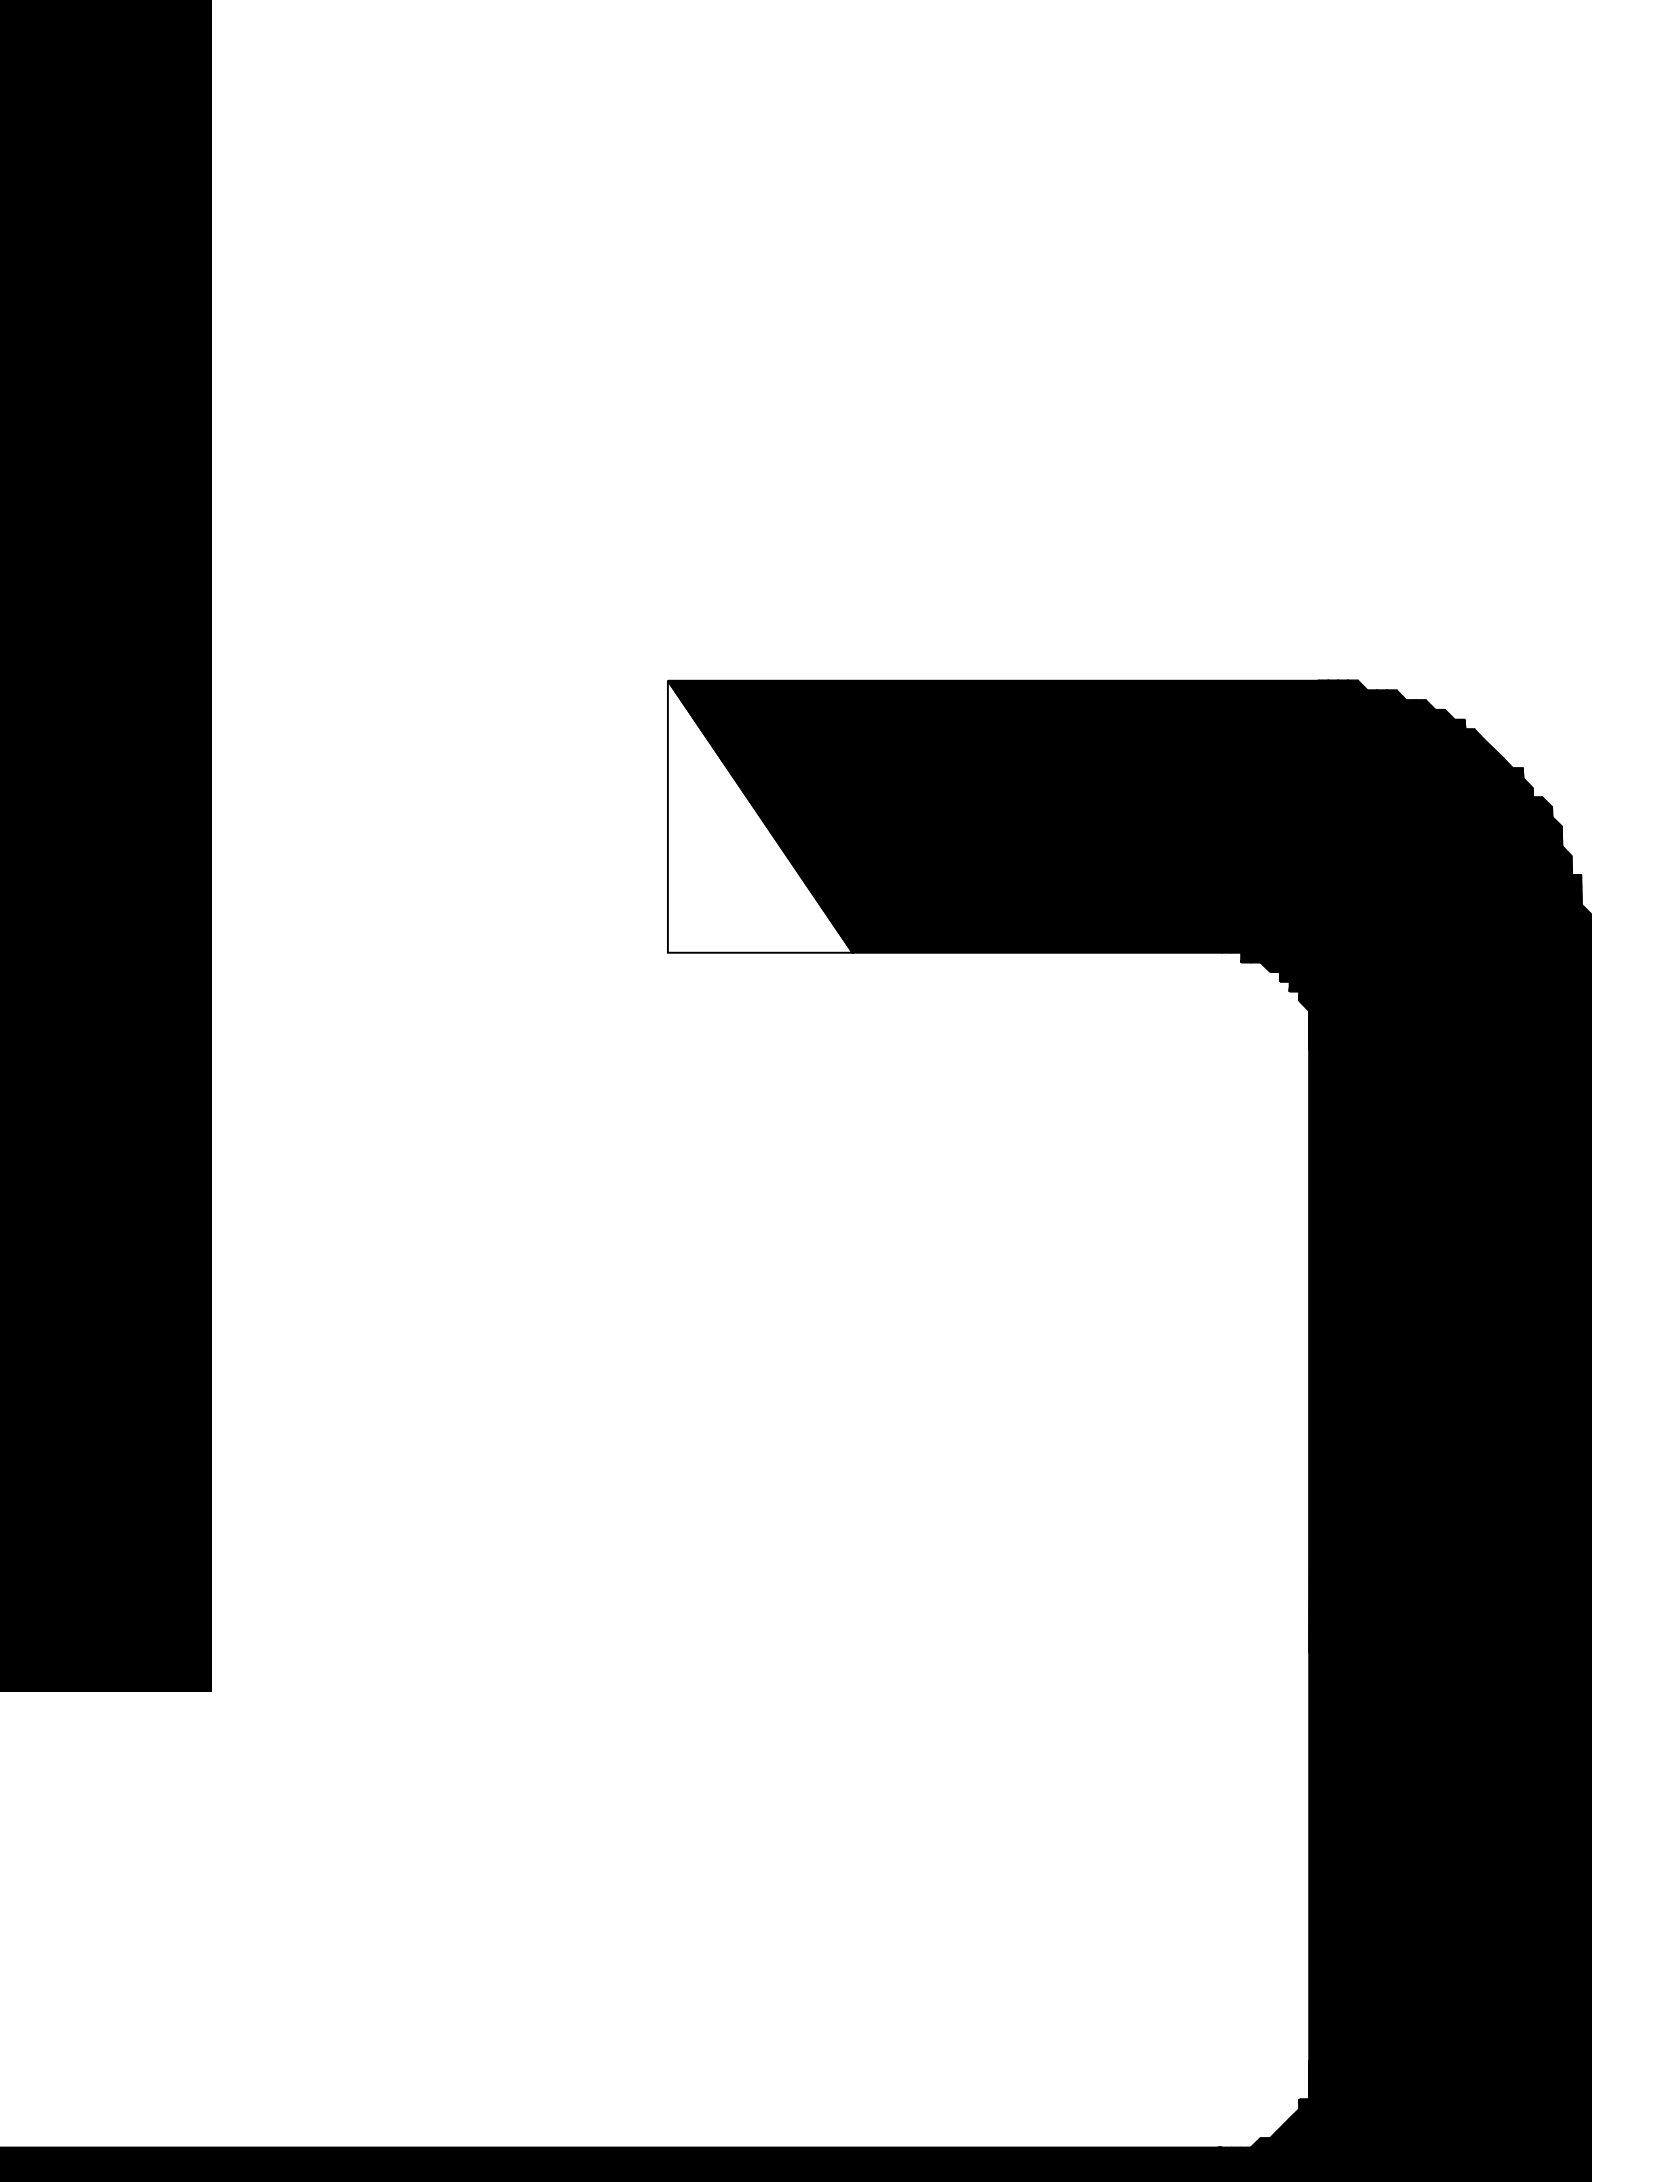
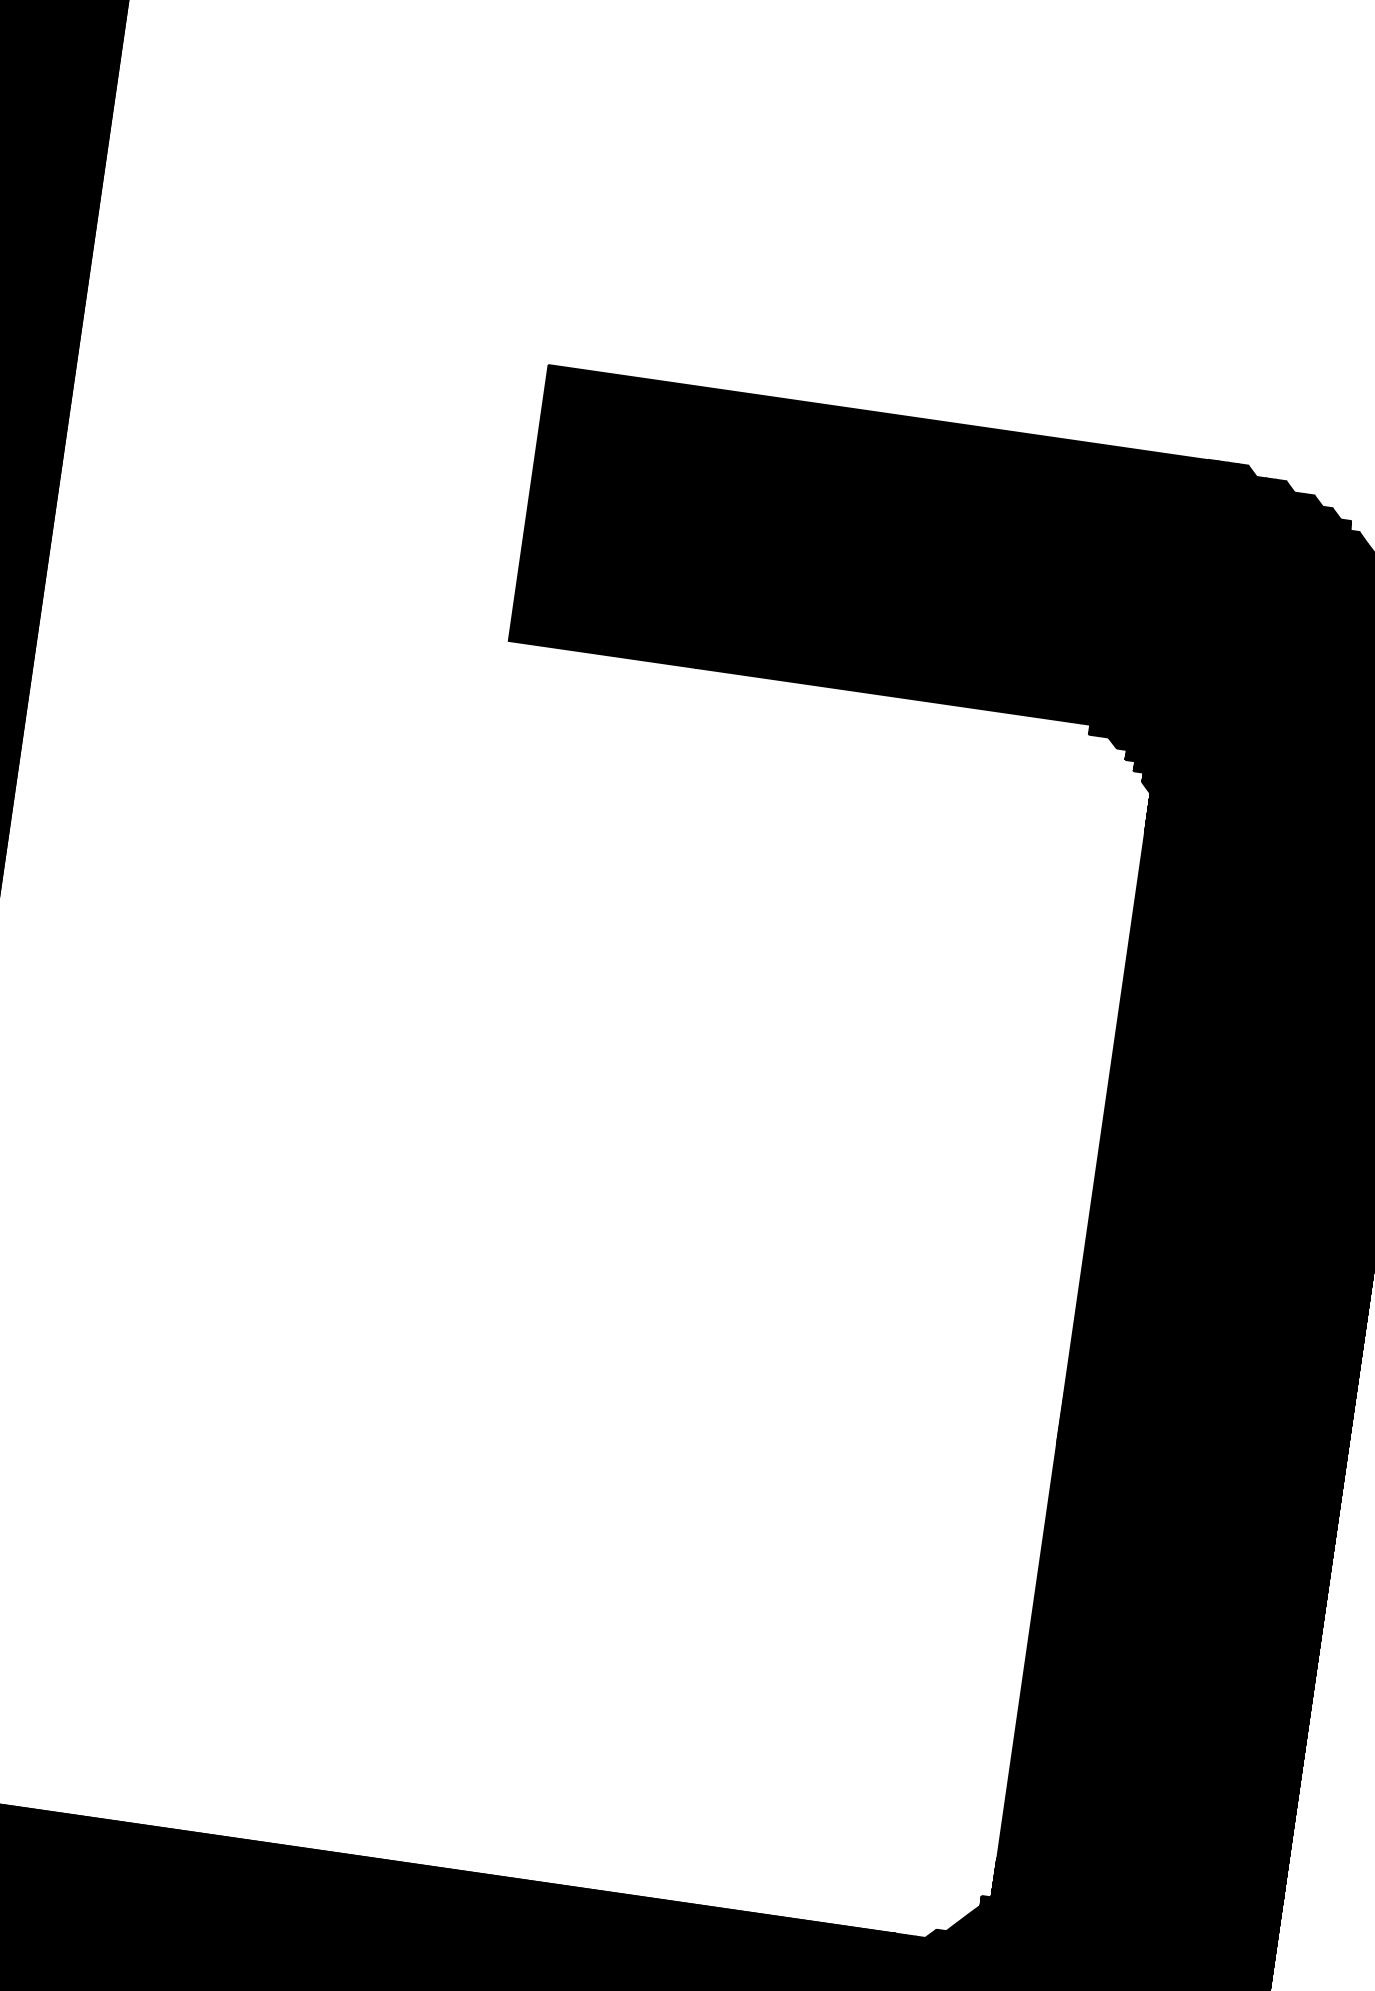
fill: (759, 816) -> (621, 516), added

